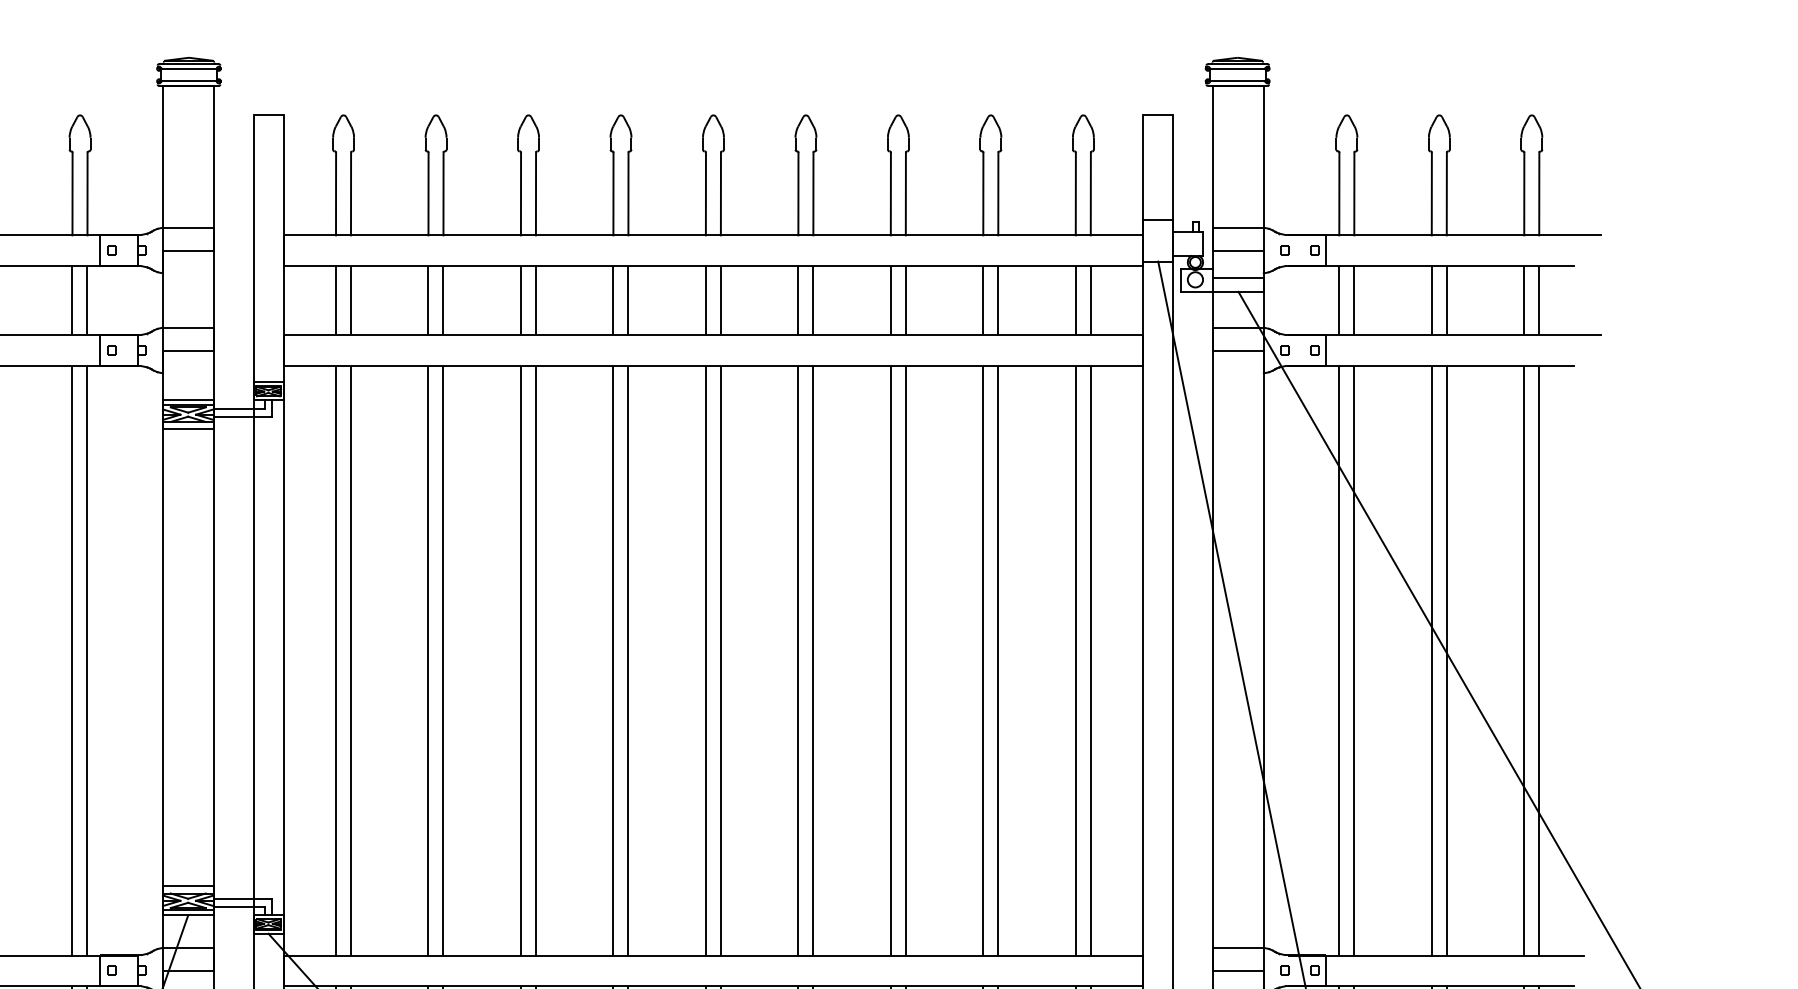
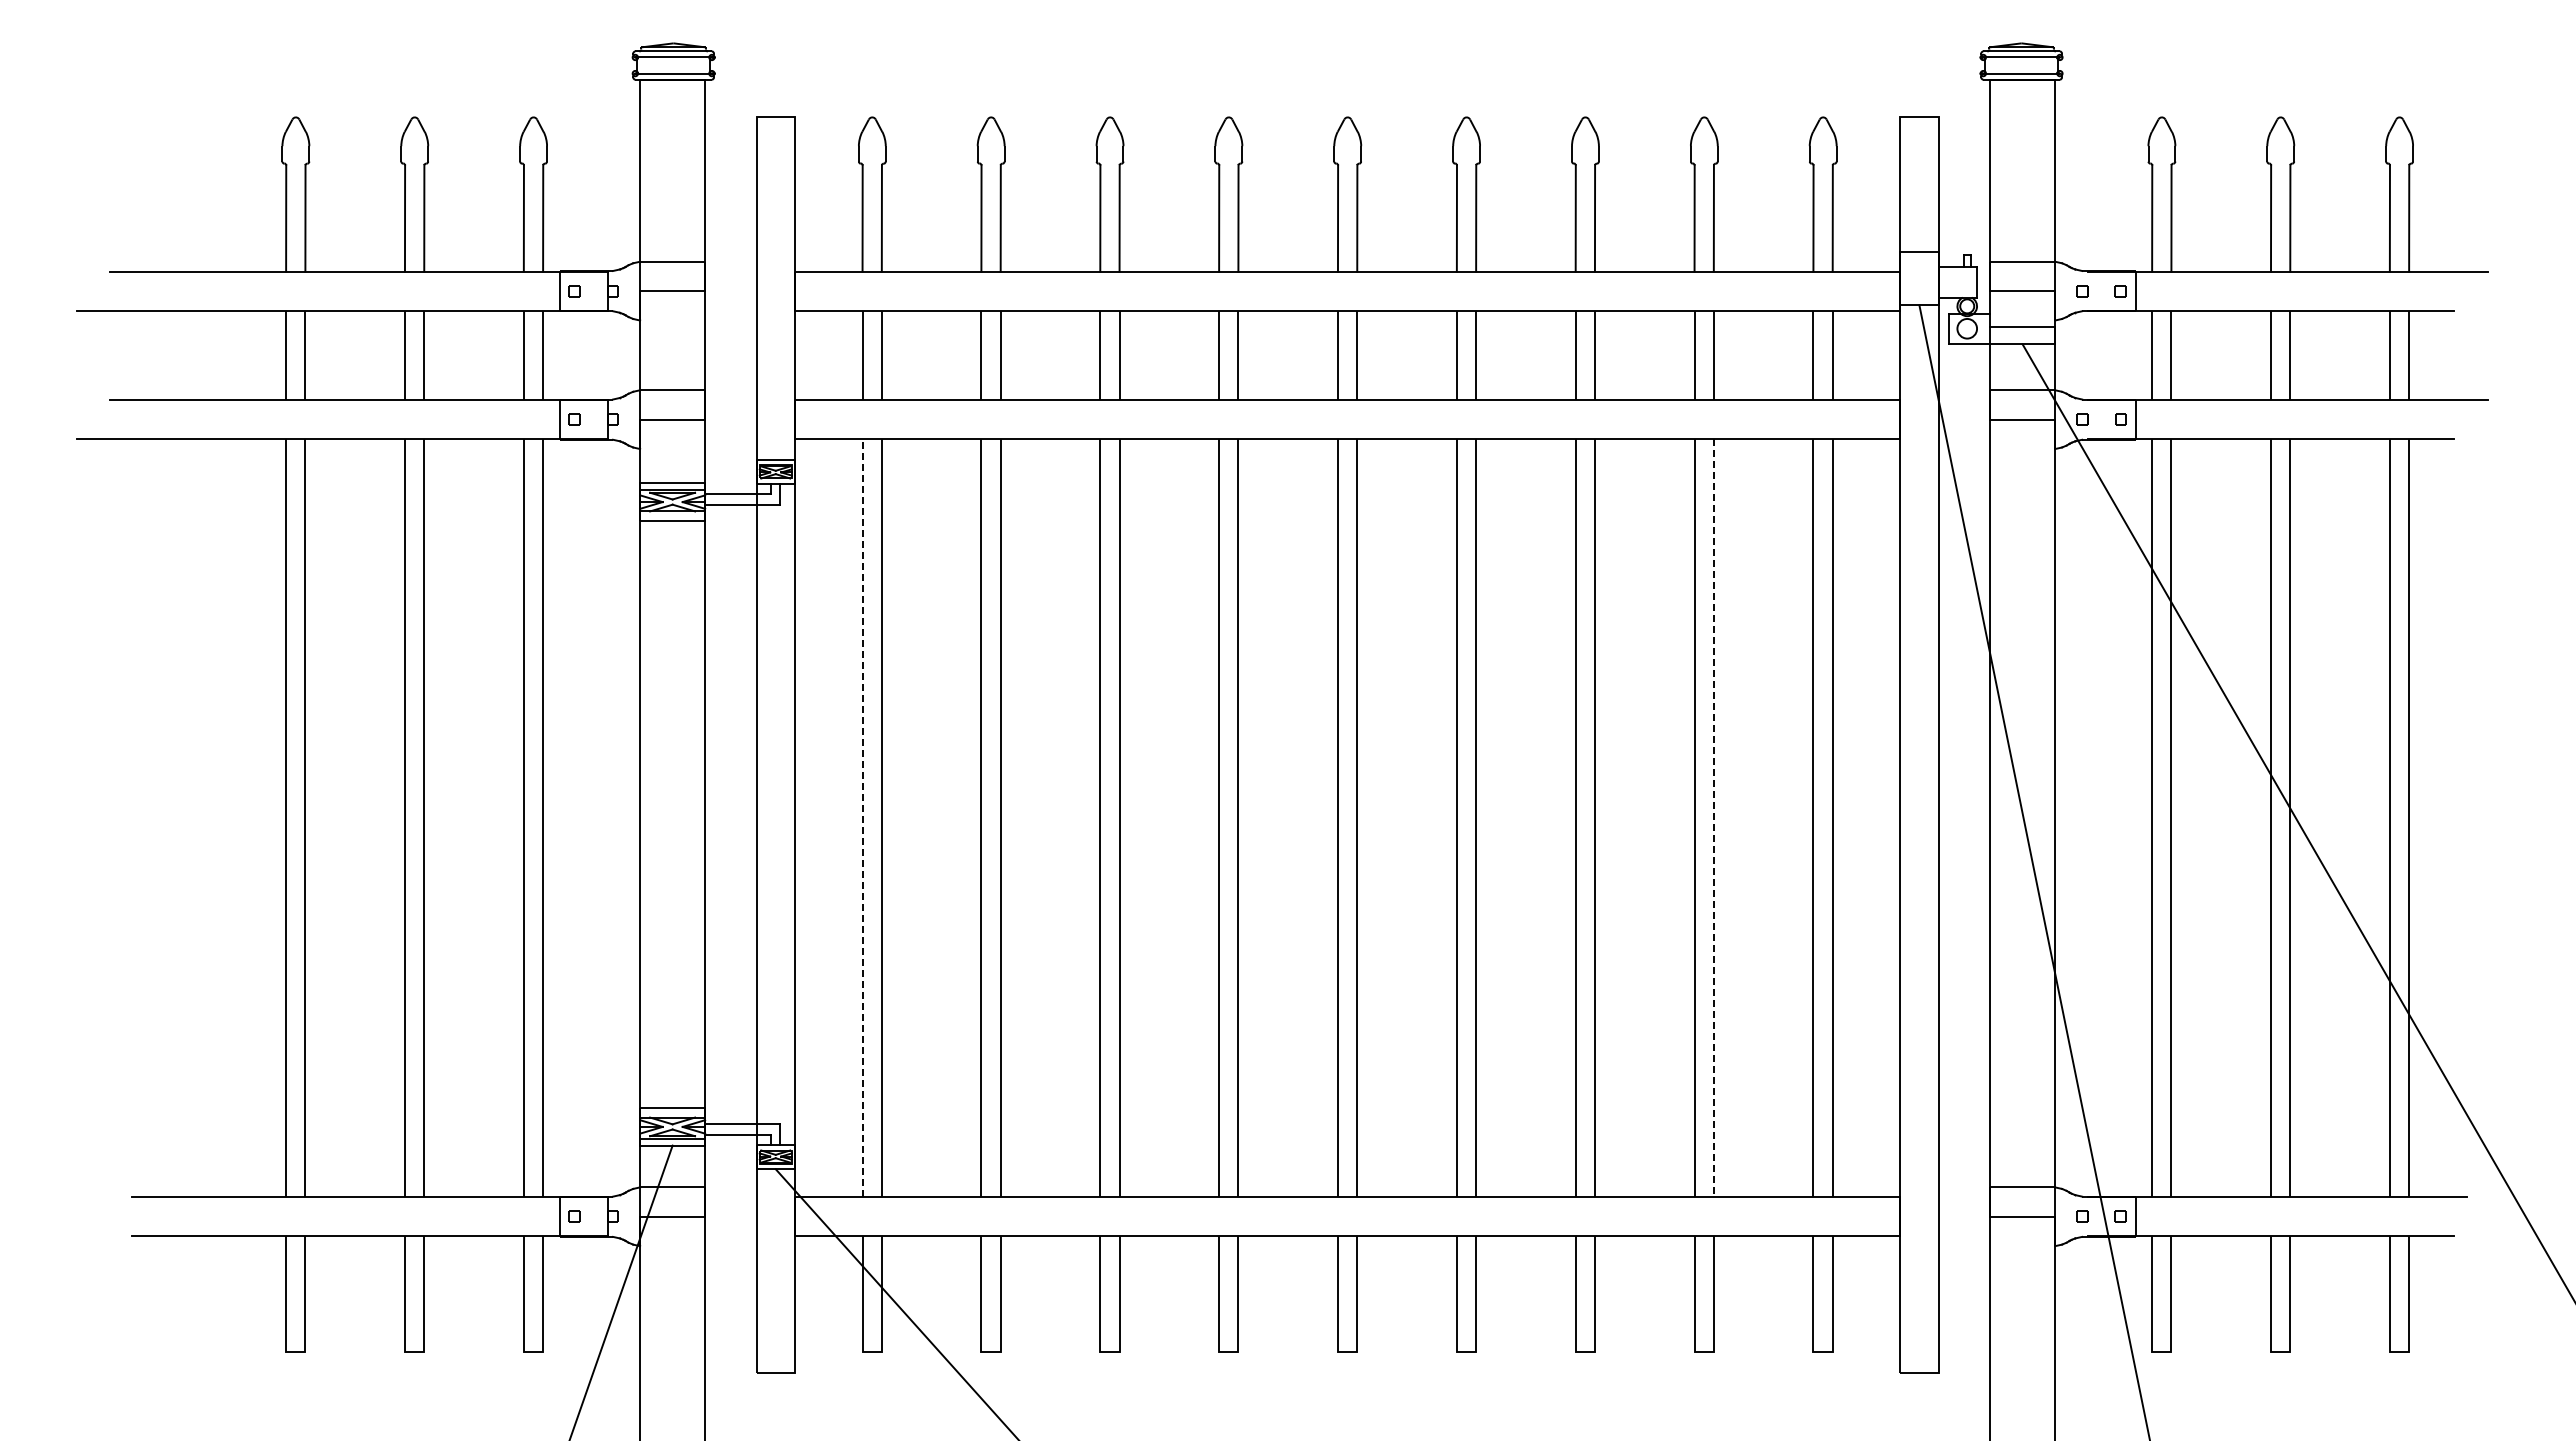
line: (335, 660) -> (862, 817), solid -> dashed
line: (998, 660) -> (1713, 818), solid -> dashed

